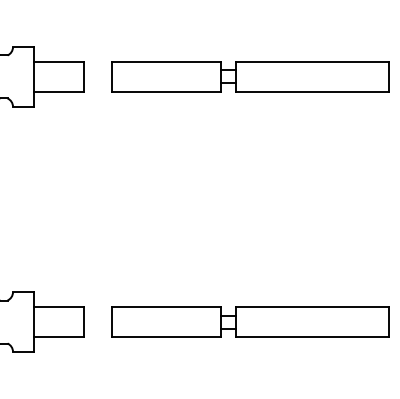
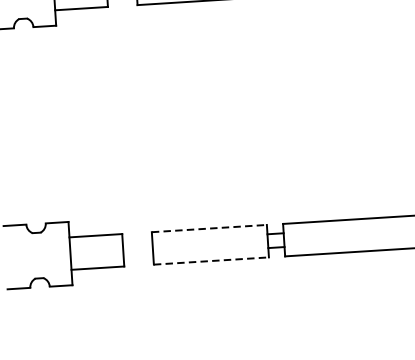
line: (167, 306) -> (210, 228), solid -> dashed
line: (167, 337) -> (212, 261), solid -> dashed

